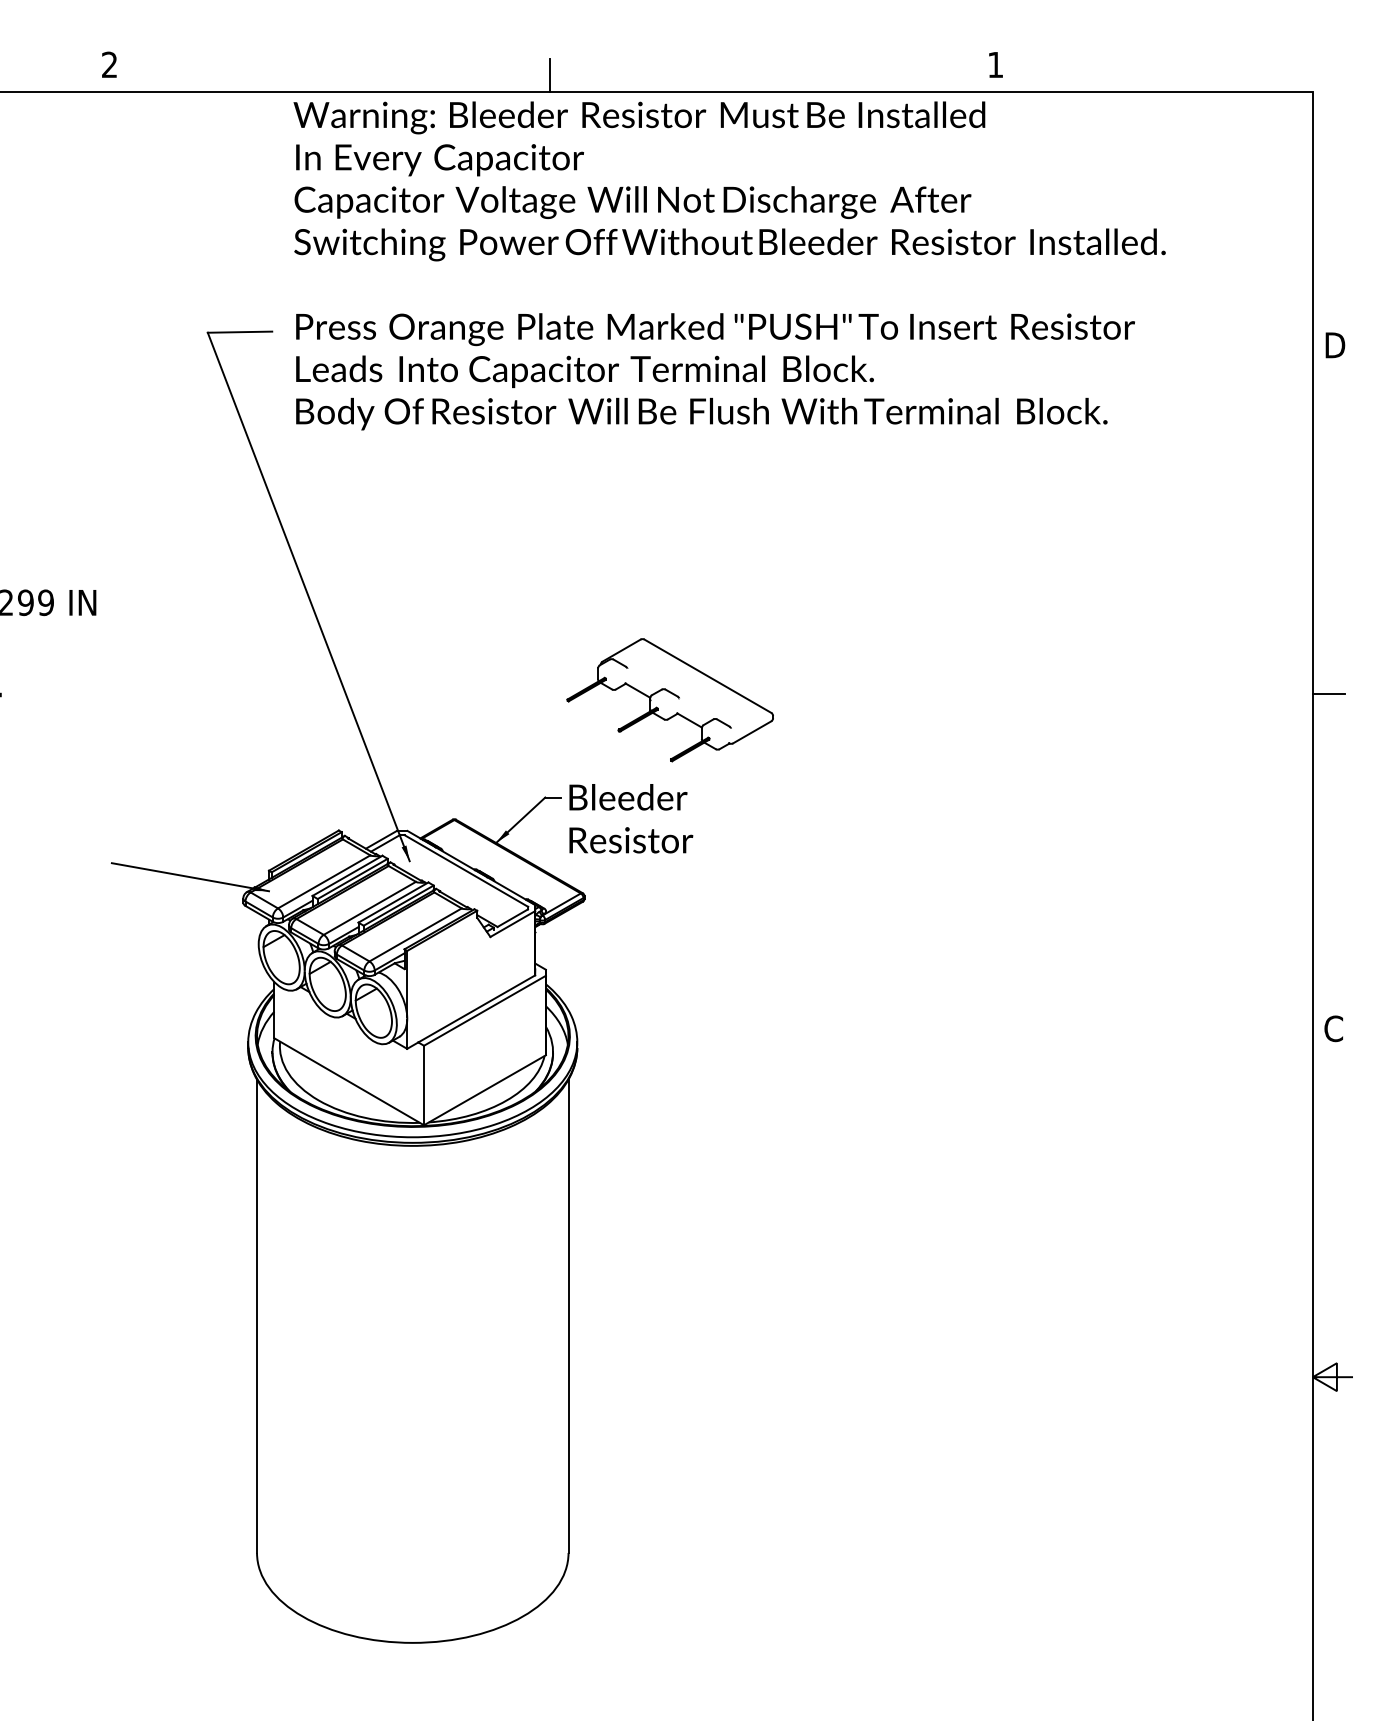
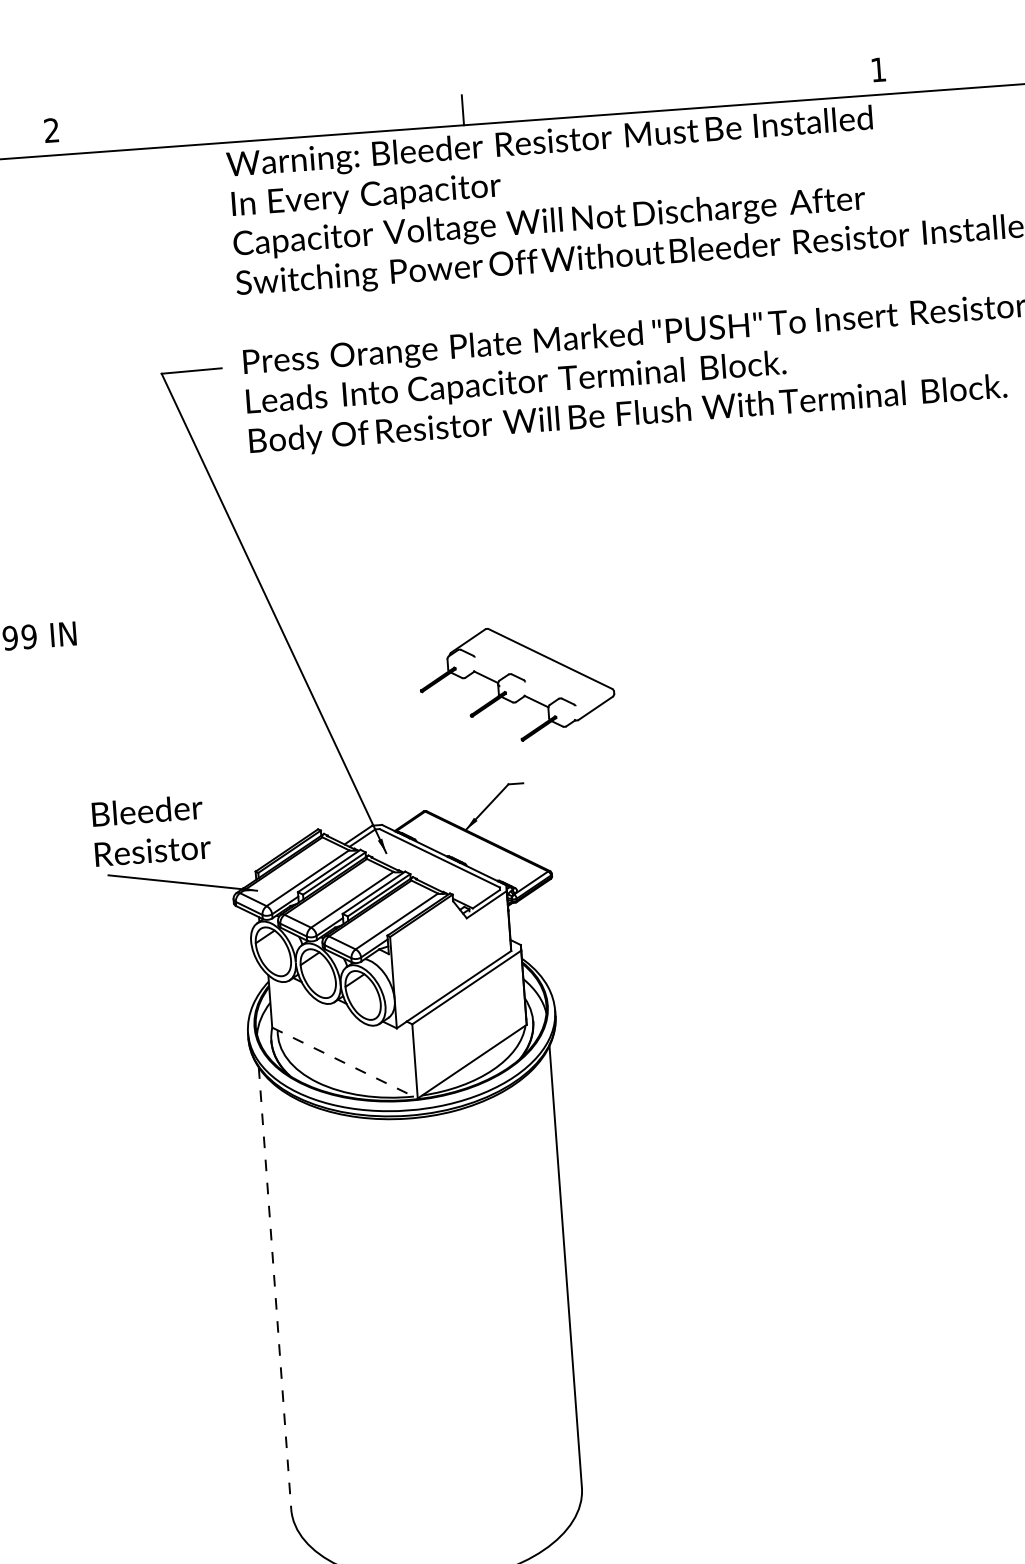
part: (669, 700) -> (516, 684), moved
text: (631, 818) -> (151, 830), moved
line: (349, 1082) -> (345, 1063), solid -> dashed
line: (257, 1316) -> (275, 1288), solid -> dashed

